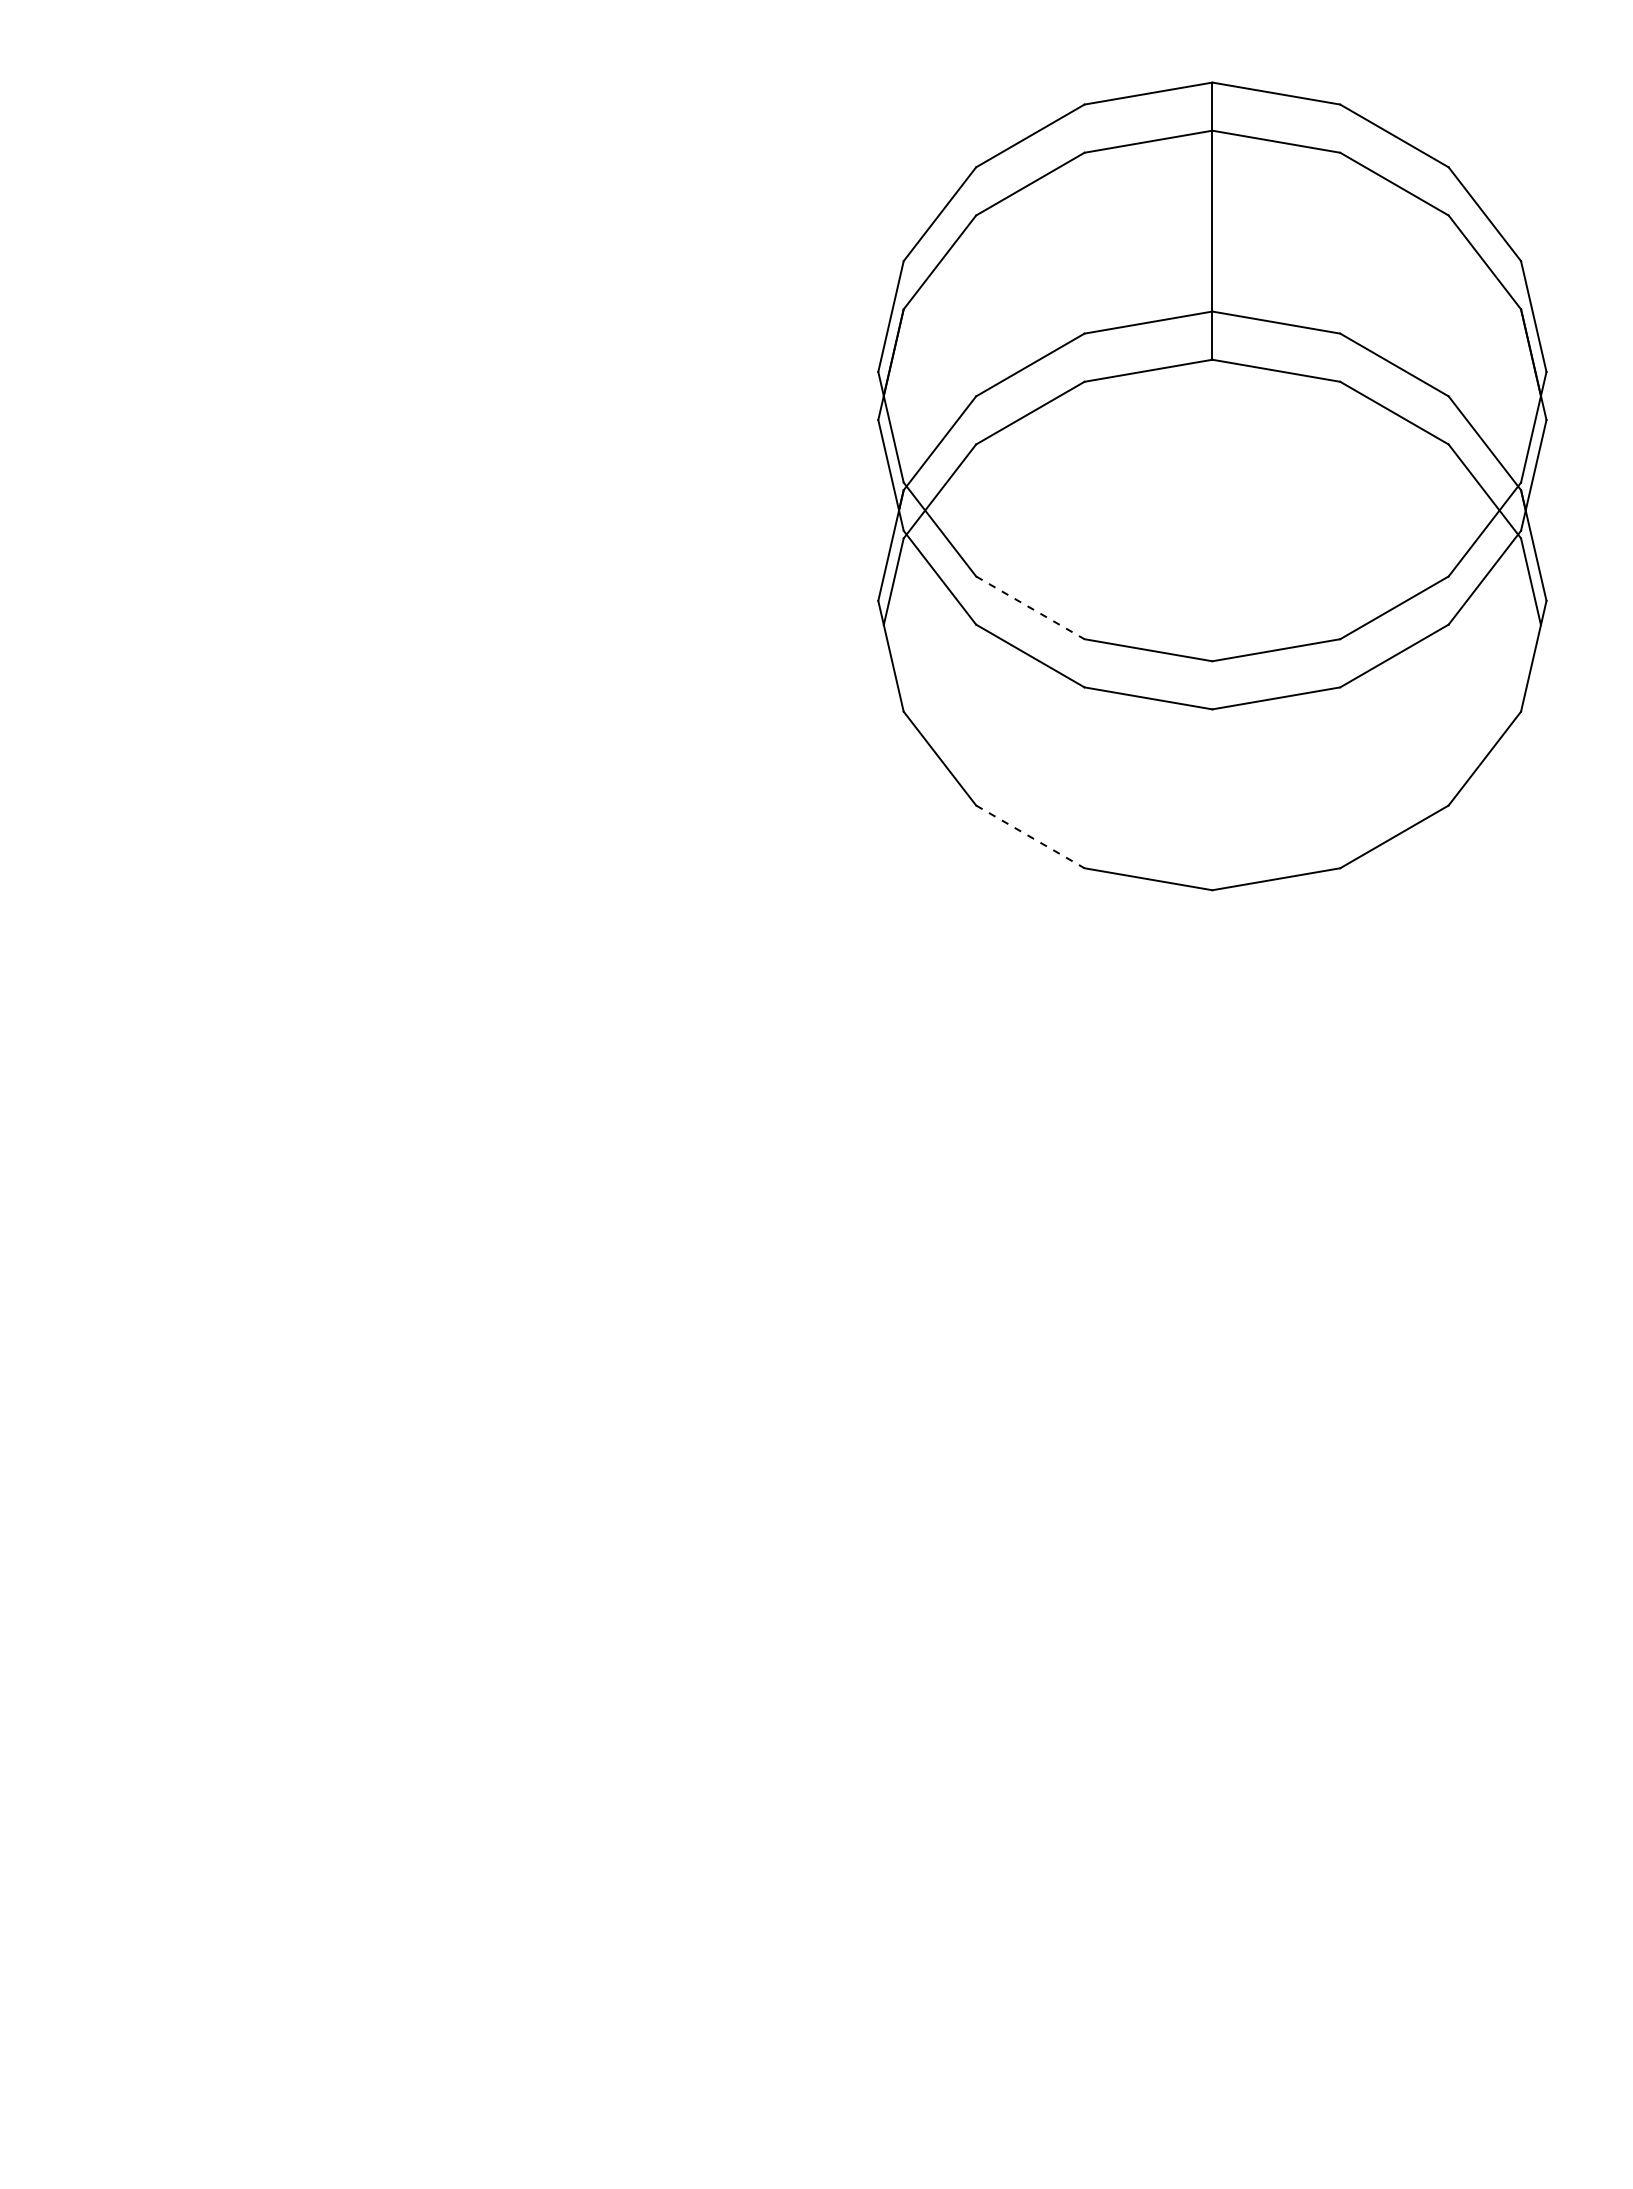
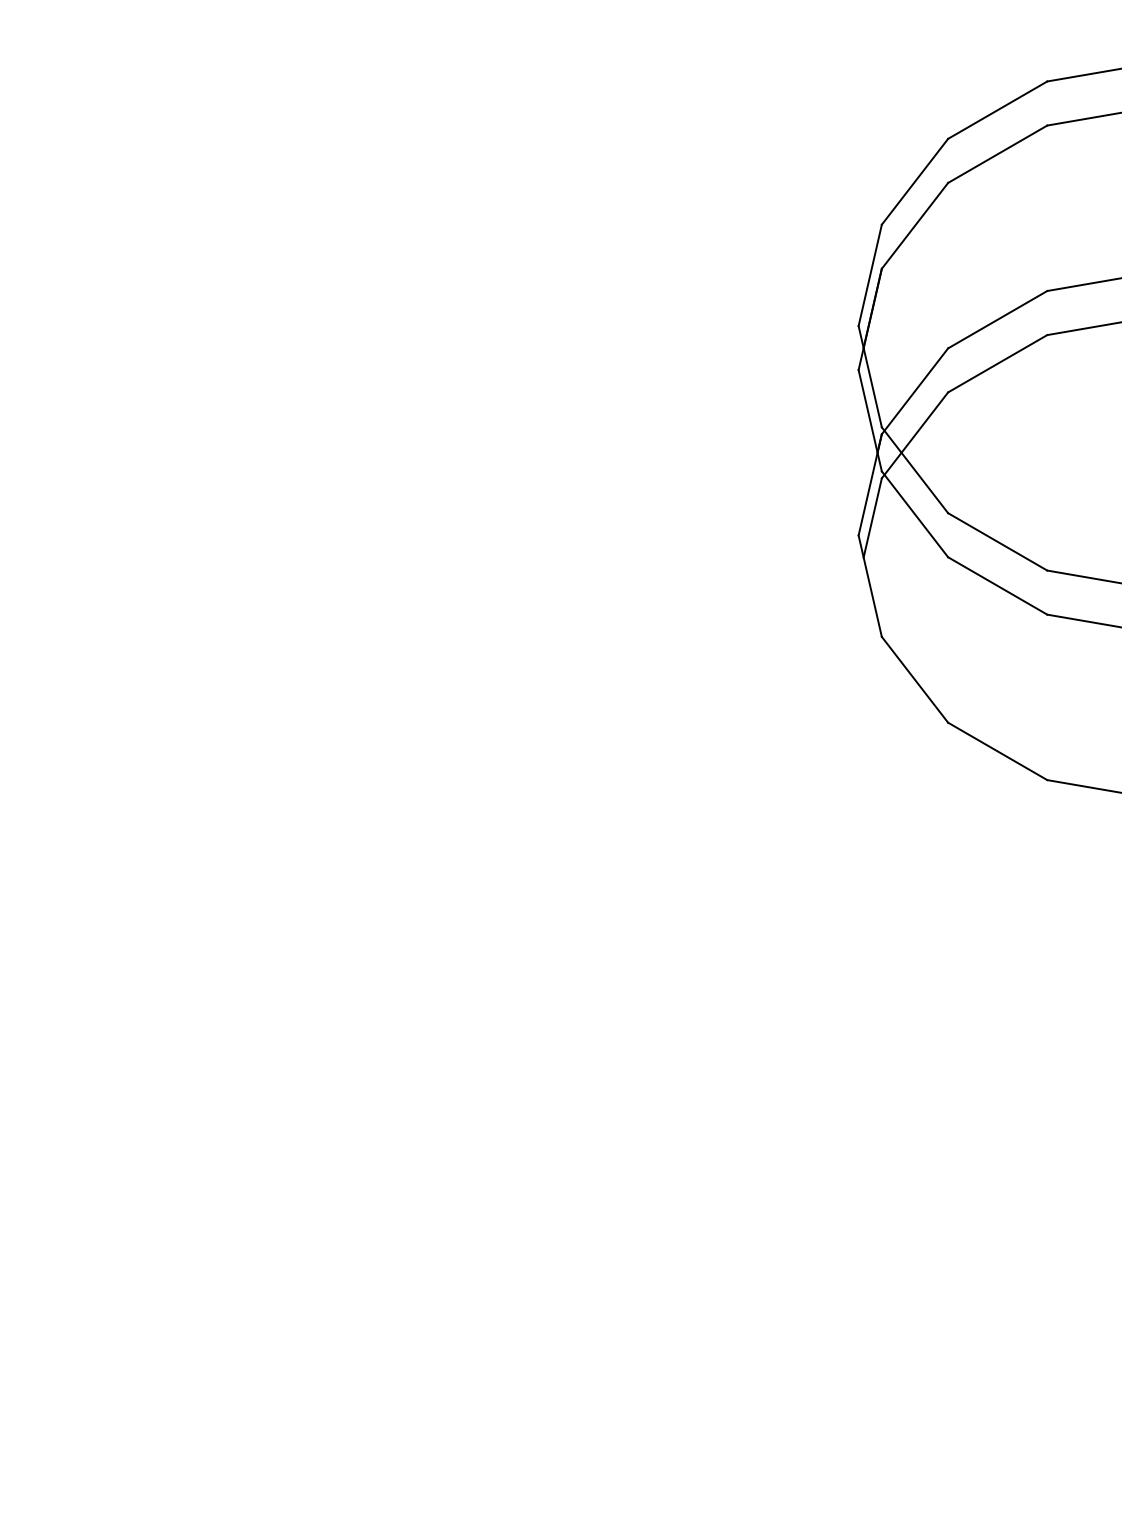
line: (1030, 607) -> (997, 541), dashed -> solid
line: (1030, 836) -> (997, 751), dashed -> solid

